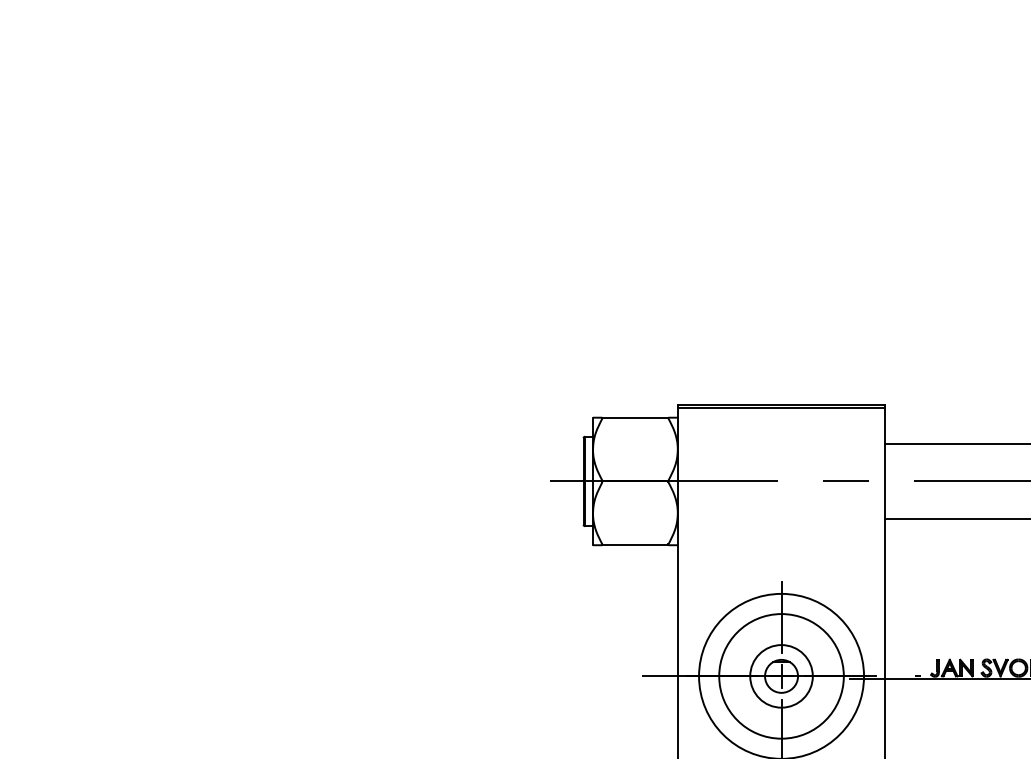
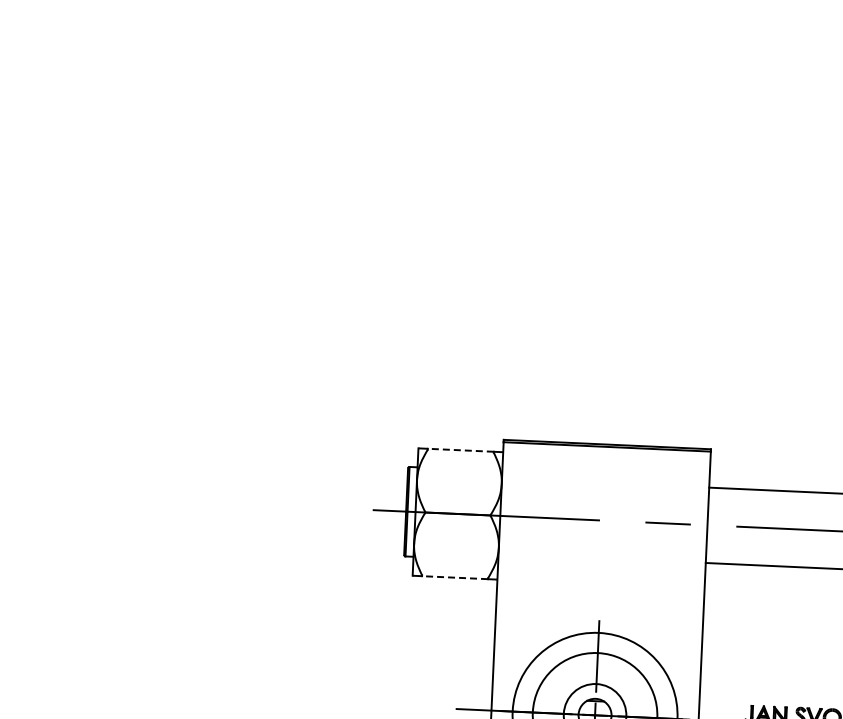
line: (635, 417) -> (460, 450), solid -> dashed
line: (635, 545) -> (455, 577), solid -> dashed

